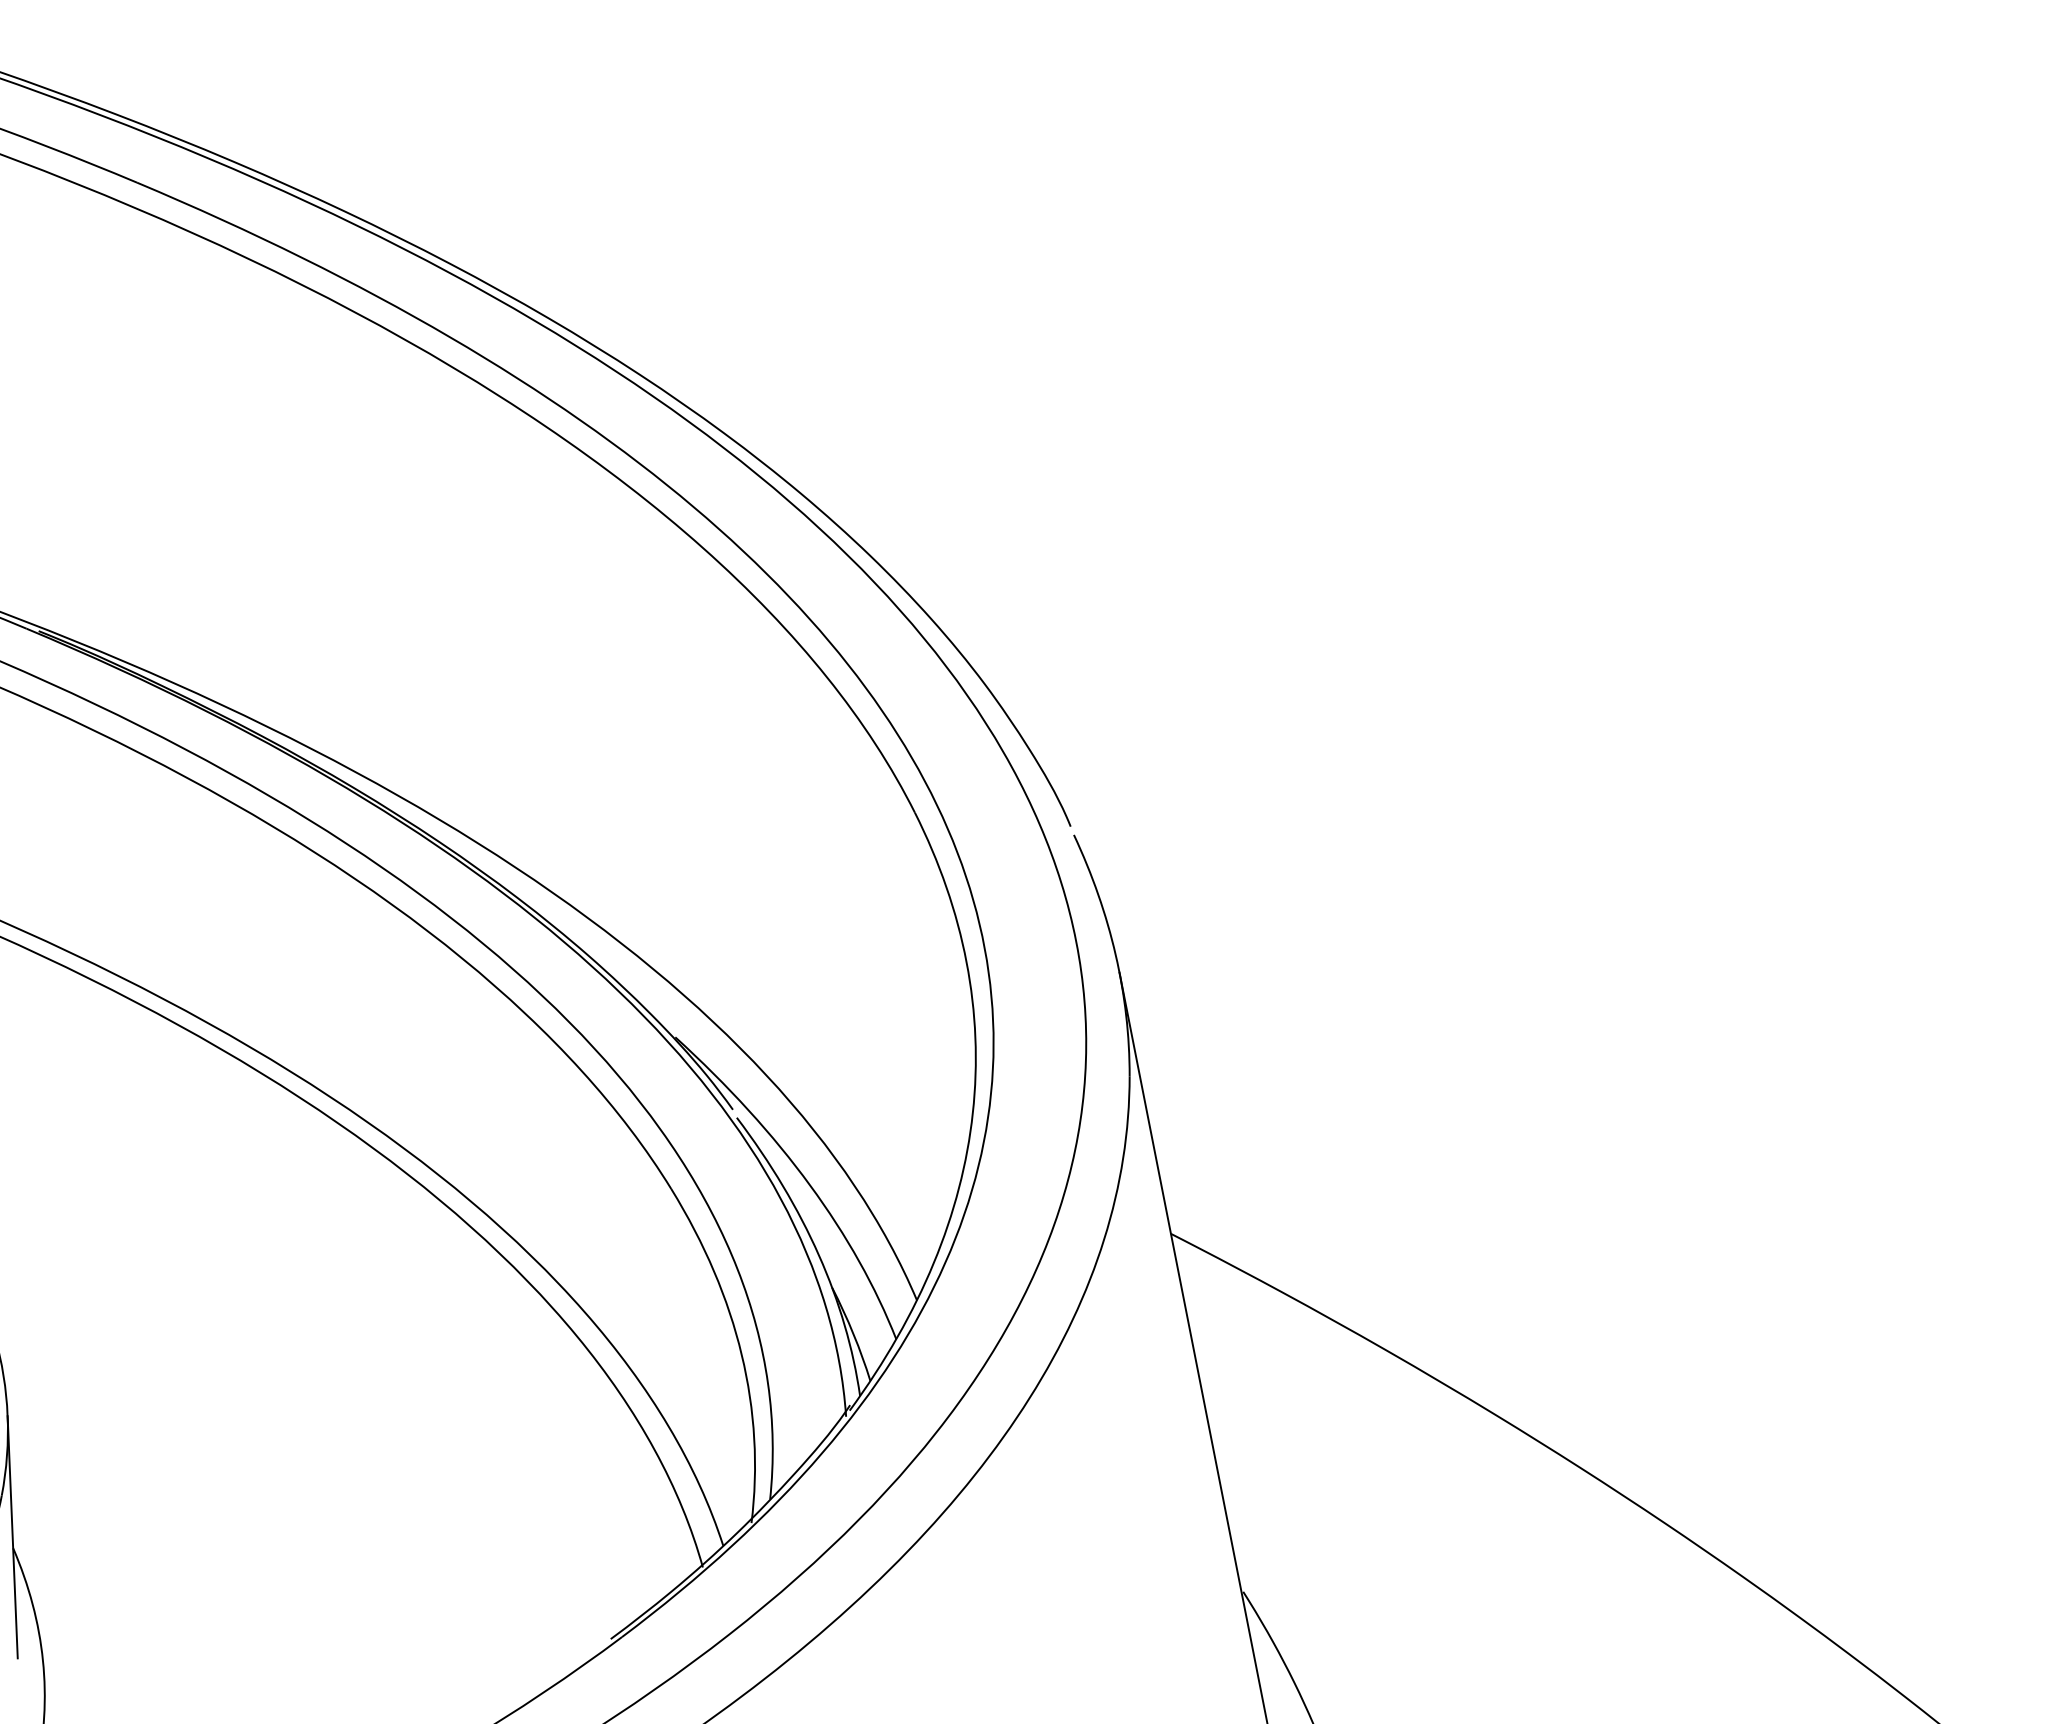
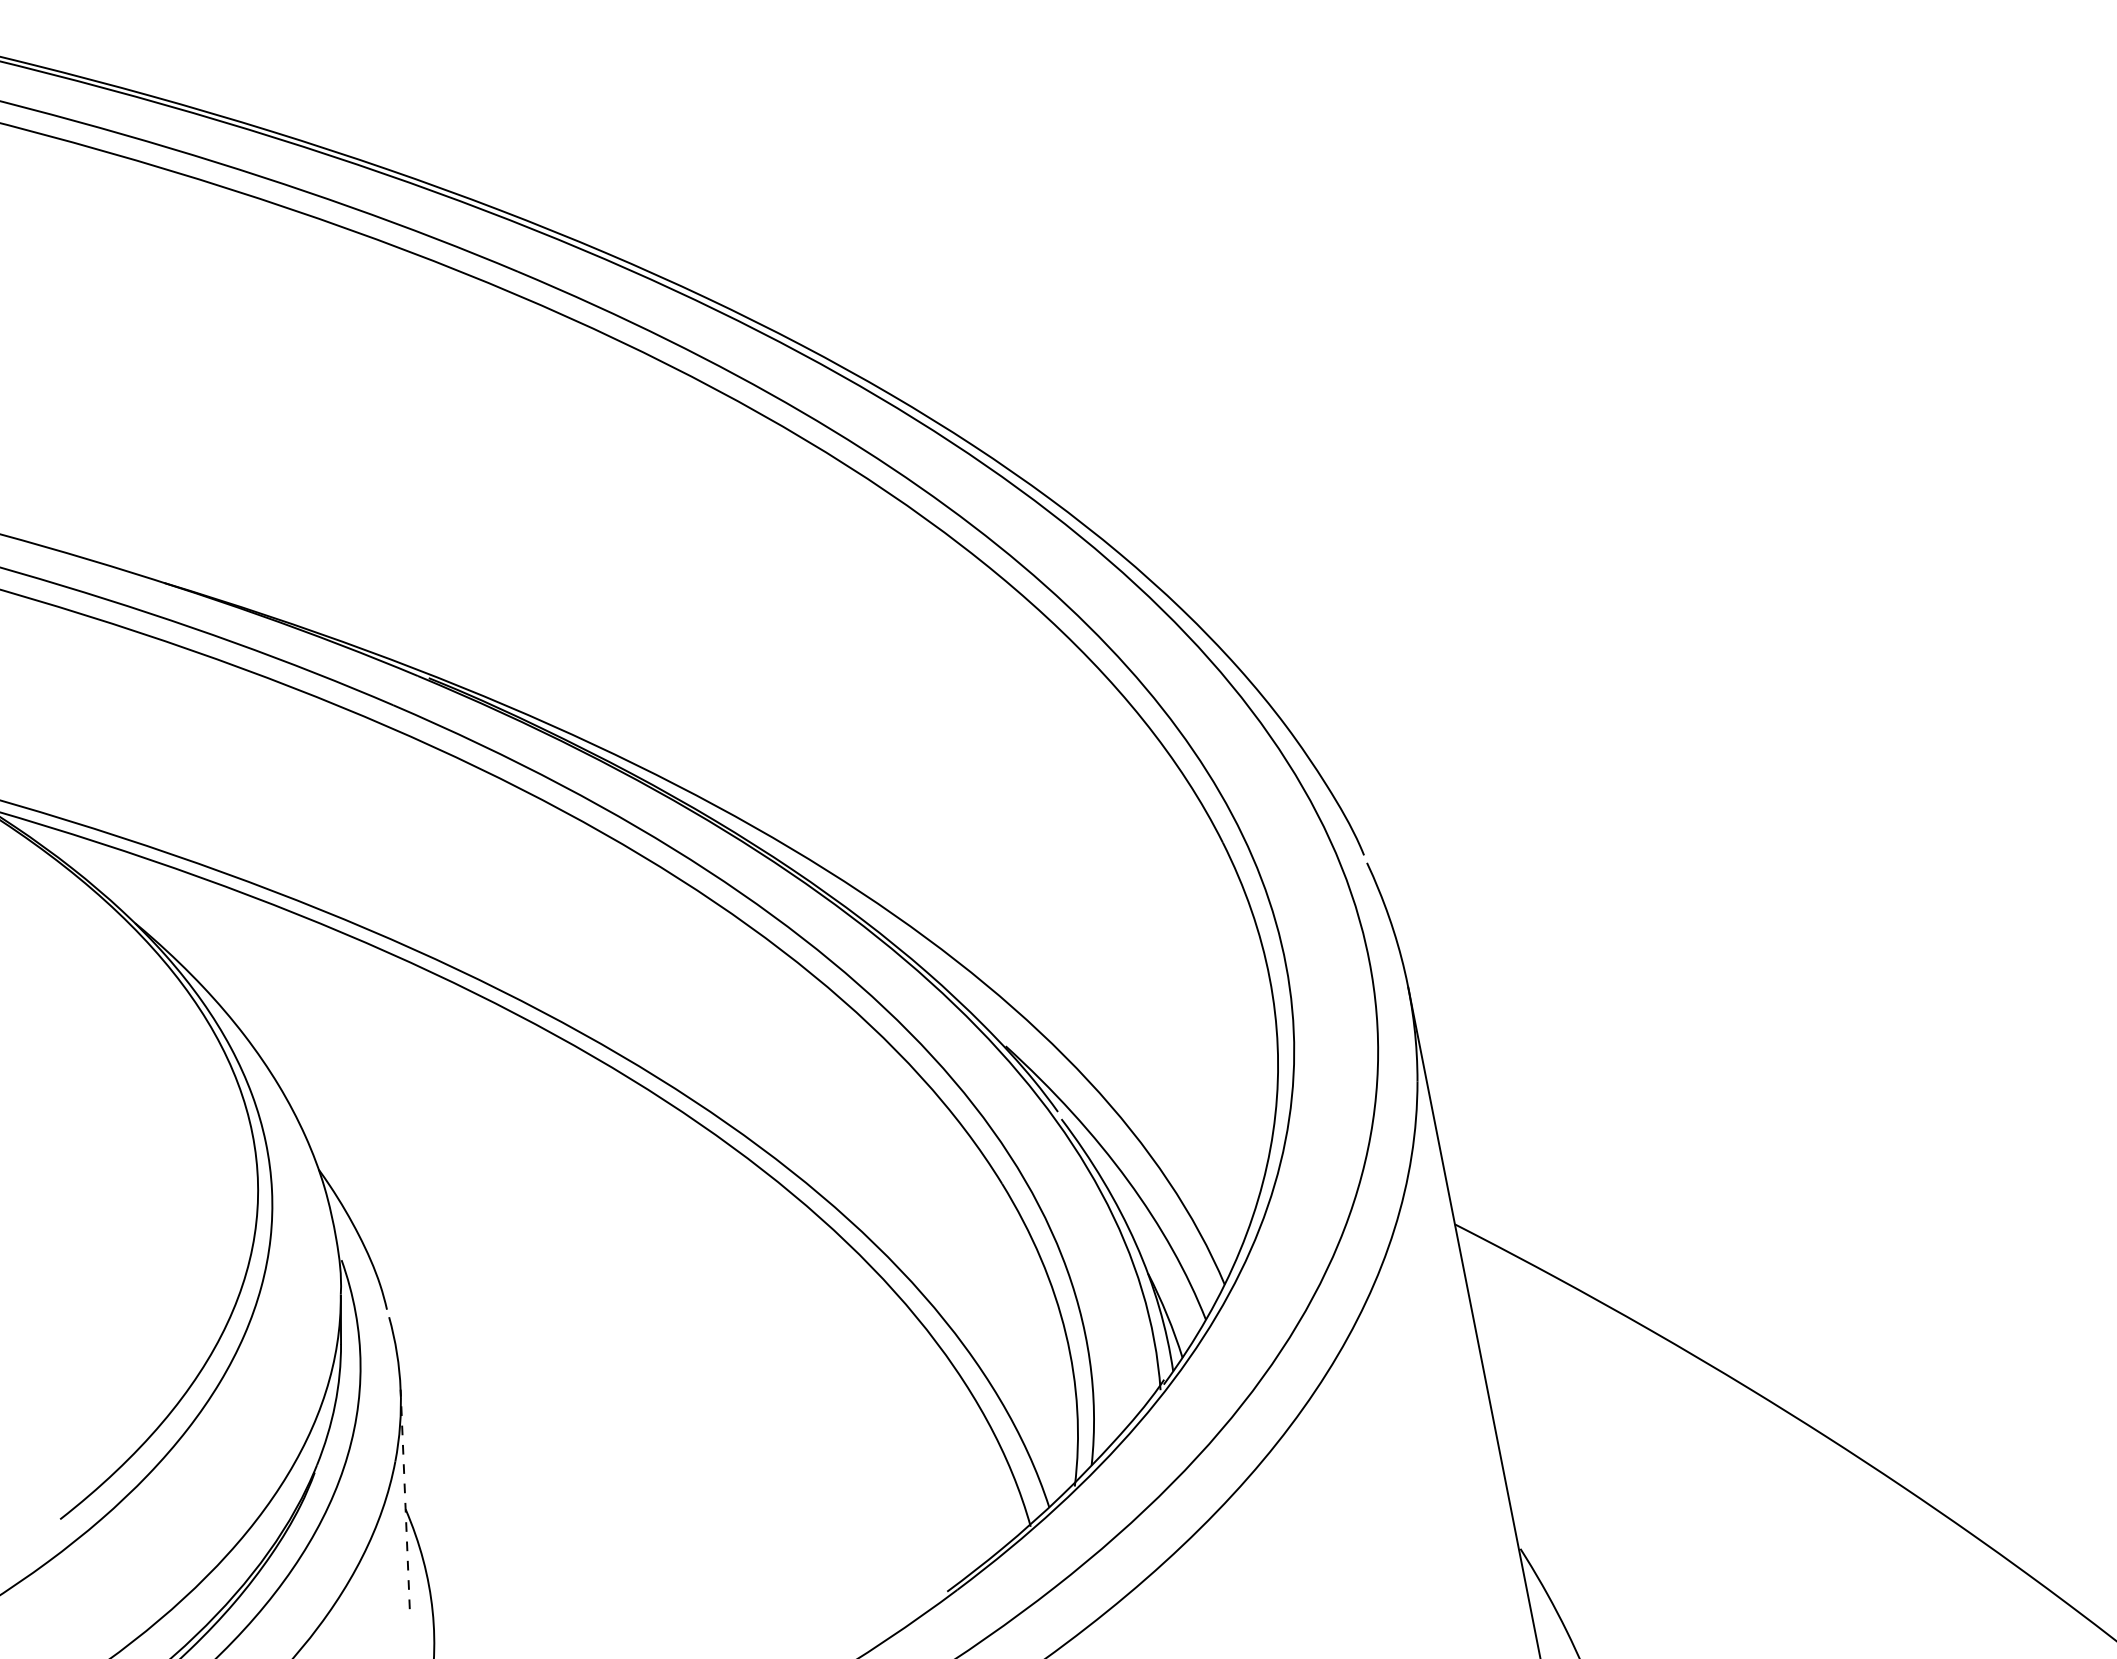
line: (13, 1537) -> (405, 1499), solid -> dashed

